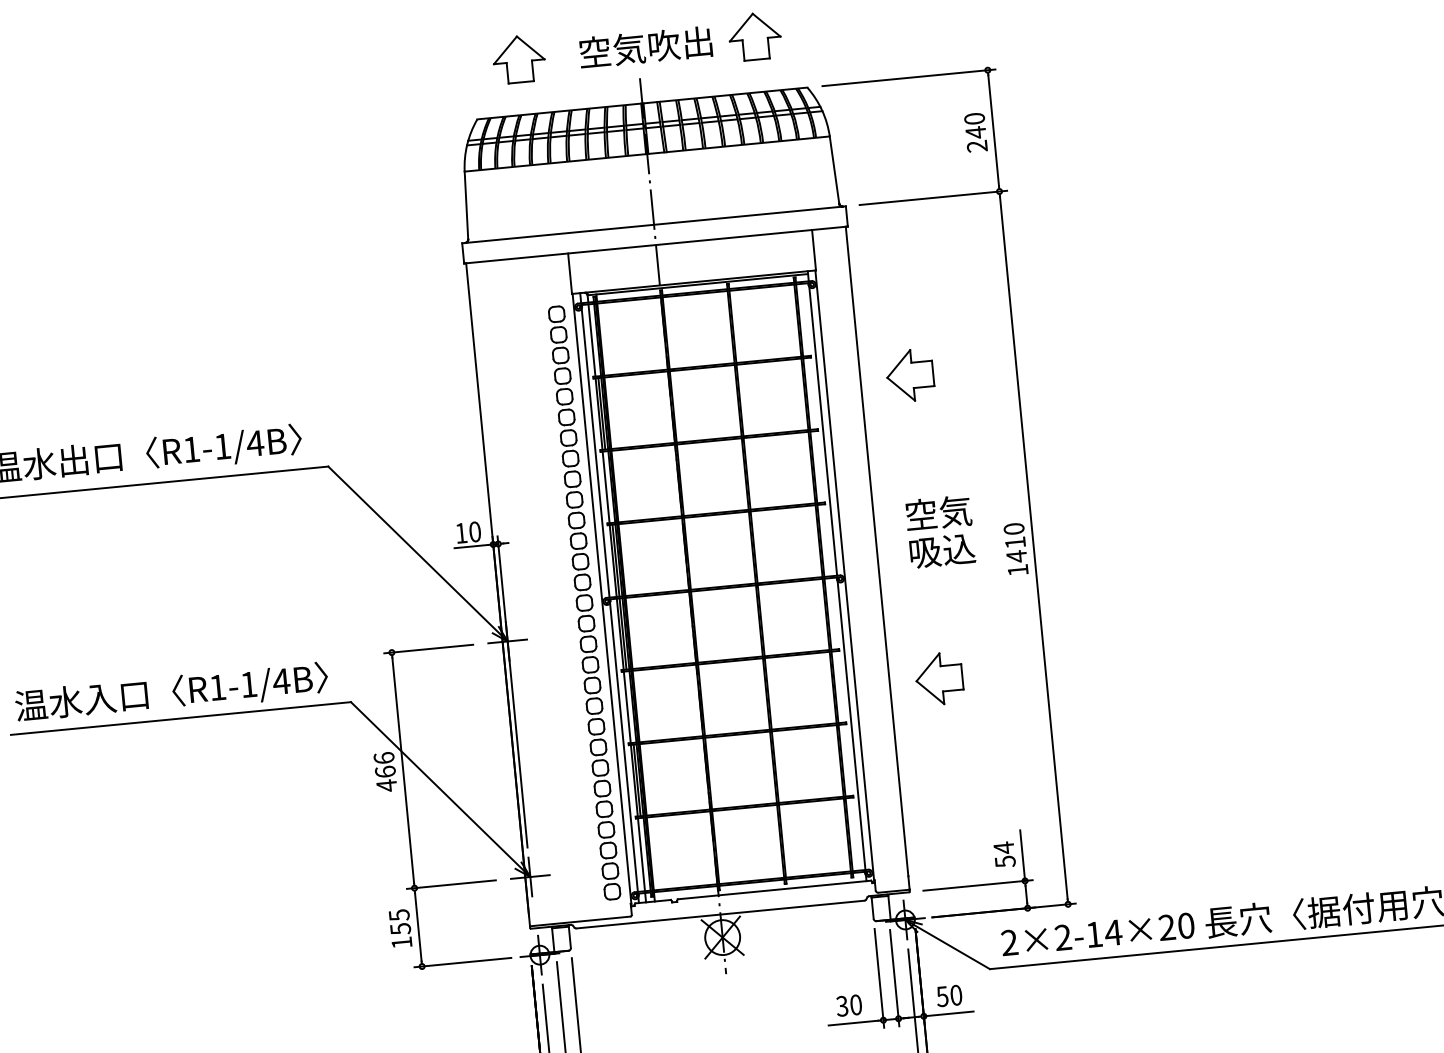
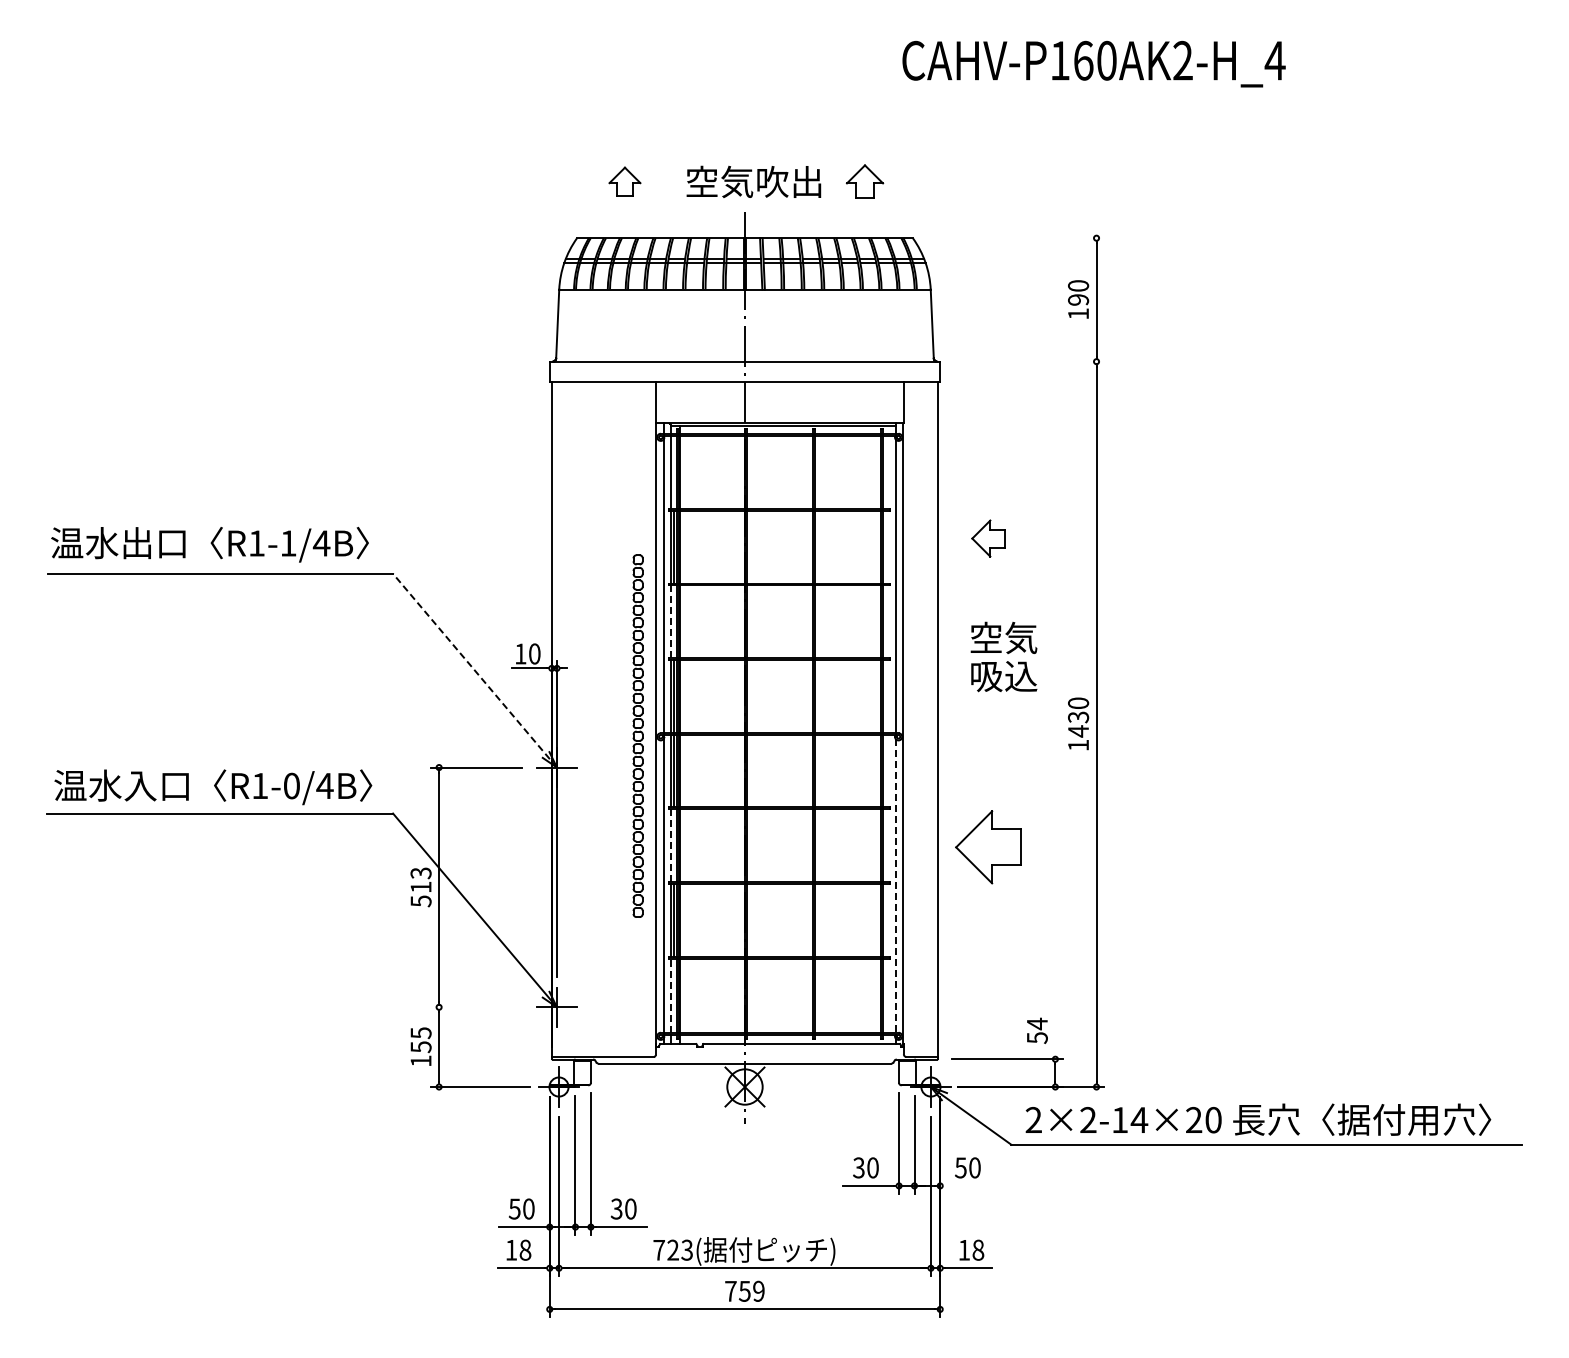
part: (754, 36) -> (864, 181), size x0.7
part: (518, 59) -> (624, 181), size x0.6
line: (909, 78) -> (1016, 238), removed
text: (976, 139) -> (1078, 306), 240 -> 190
line: (933, 197) -> (1029, 361), removed
part: (910, 375) -> (988, 538), size x0.7
line: (606, 487) -> (671, 621), solid -> dashed
text: (939, 531) -> (1003, 656), moved
text: (1015, 542) -> (1078, 717), 1410 -> 1430
line: (418, 553) -> (475, 670), solid -> dashed
part: (583, 602) -> (637, 735), size x0.6
part: (939, 679) -> (988, 847), size x1.4
text: (248, 684) -> (291, 785), R1-1/4B -> R1-0/4B
line: (627, 707) -> (671, 845), solid -> dashed
line: (851, 726) -> (895, 886), solid -> dashed
text: (384, 772) -> (420, 887), 466 -> 513
line: (641, 854) -> (671, 995), solid -> dashed
line: (1022, 855) -> (1055, 1033), removed
line: (451, 884) -> (476, 1007), removed
line: (948, 1013) -> (965, 1185), removed

